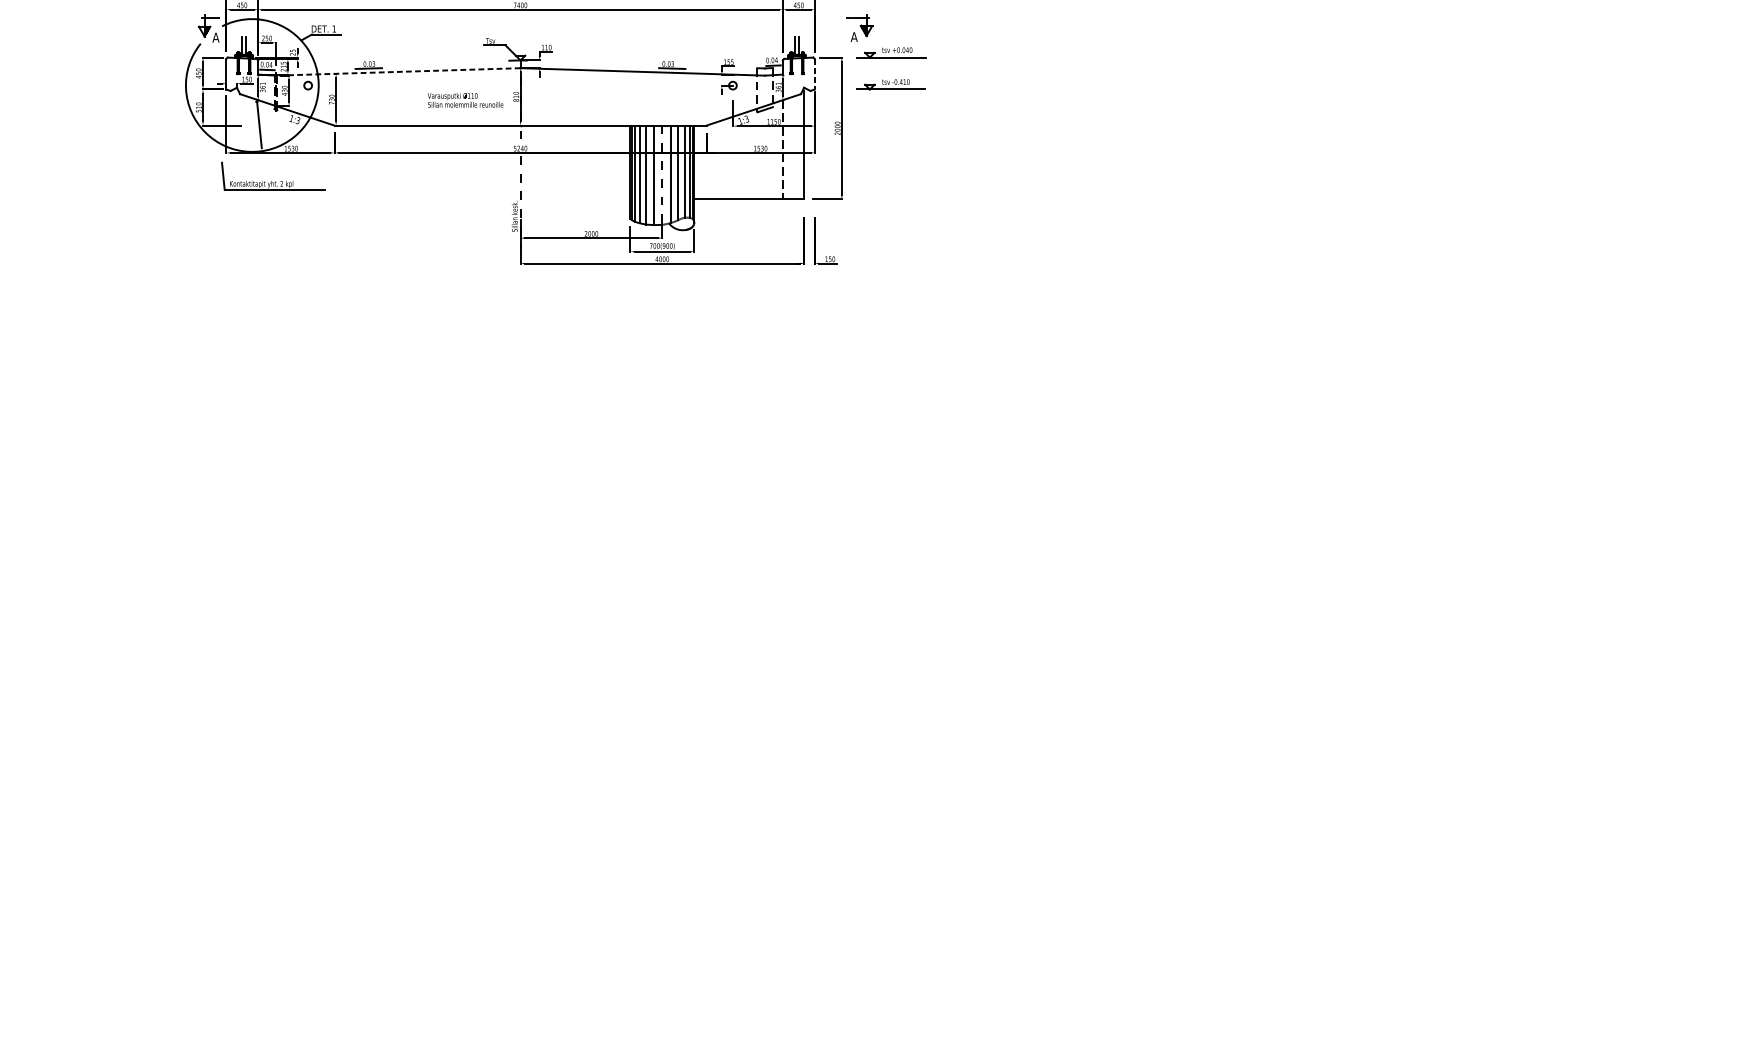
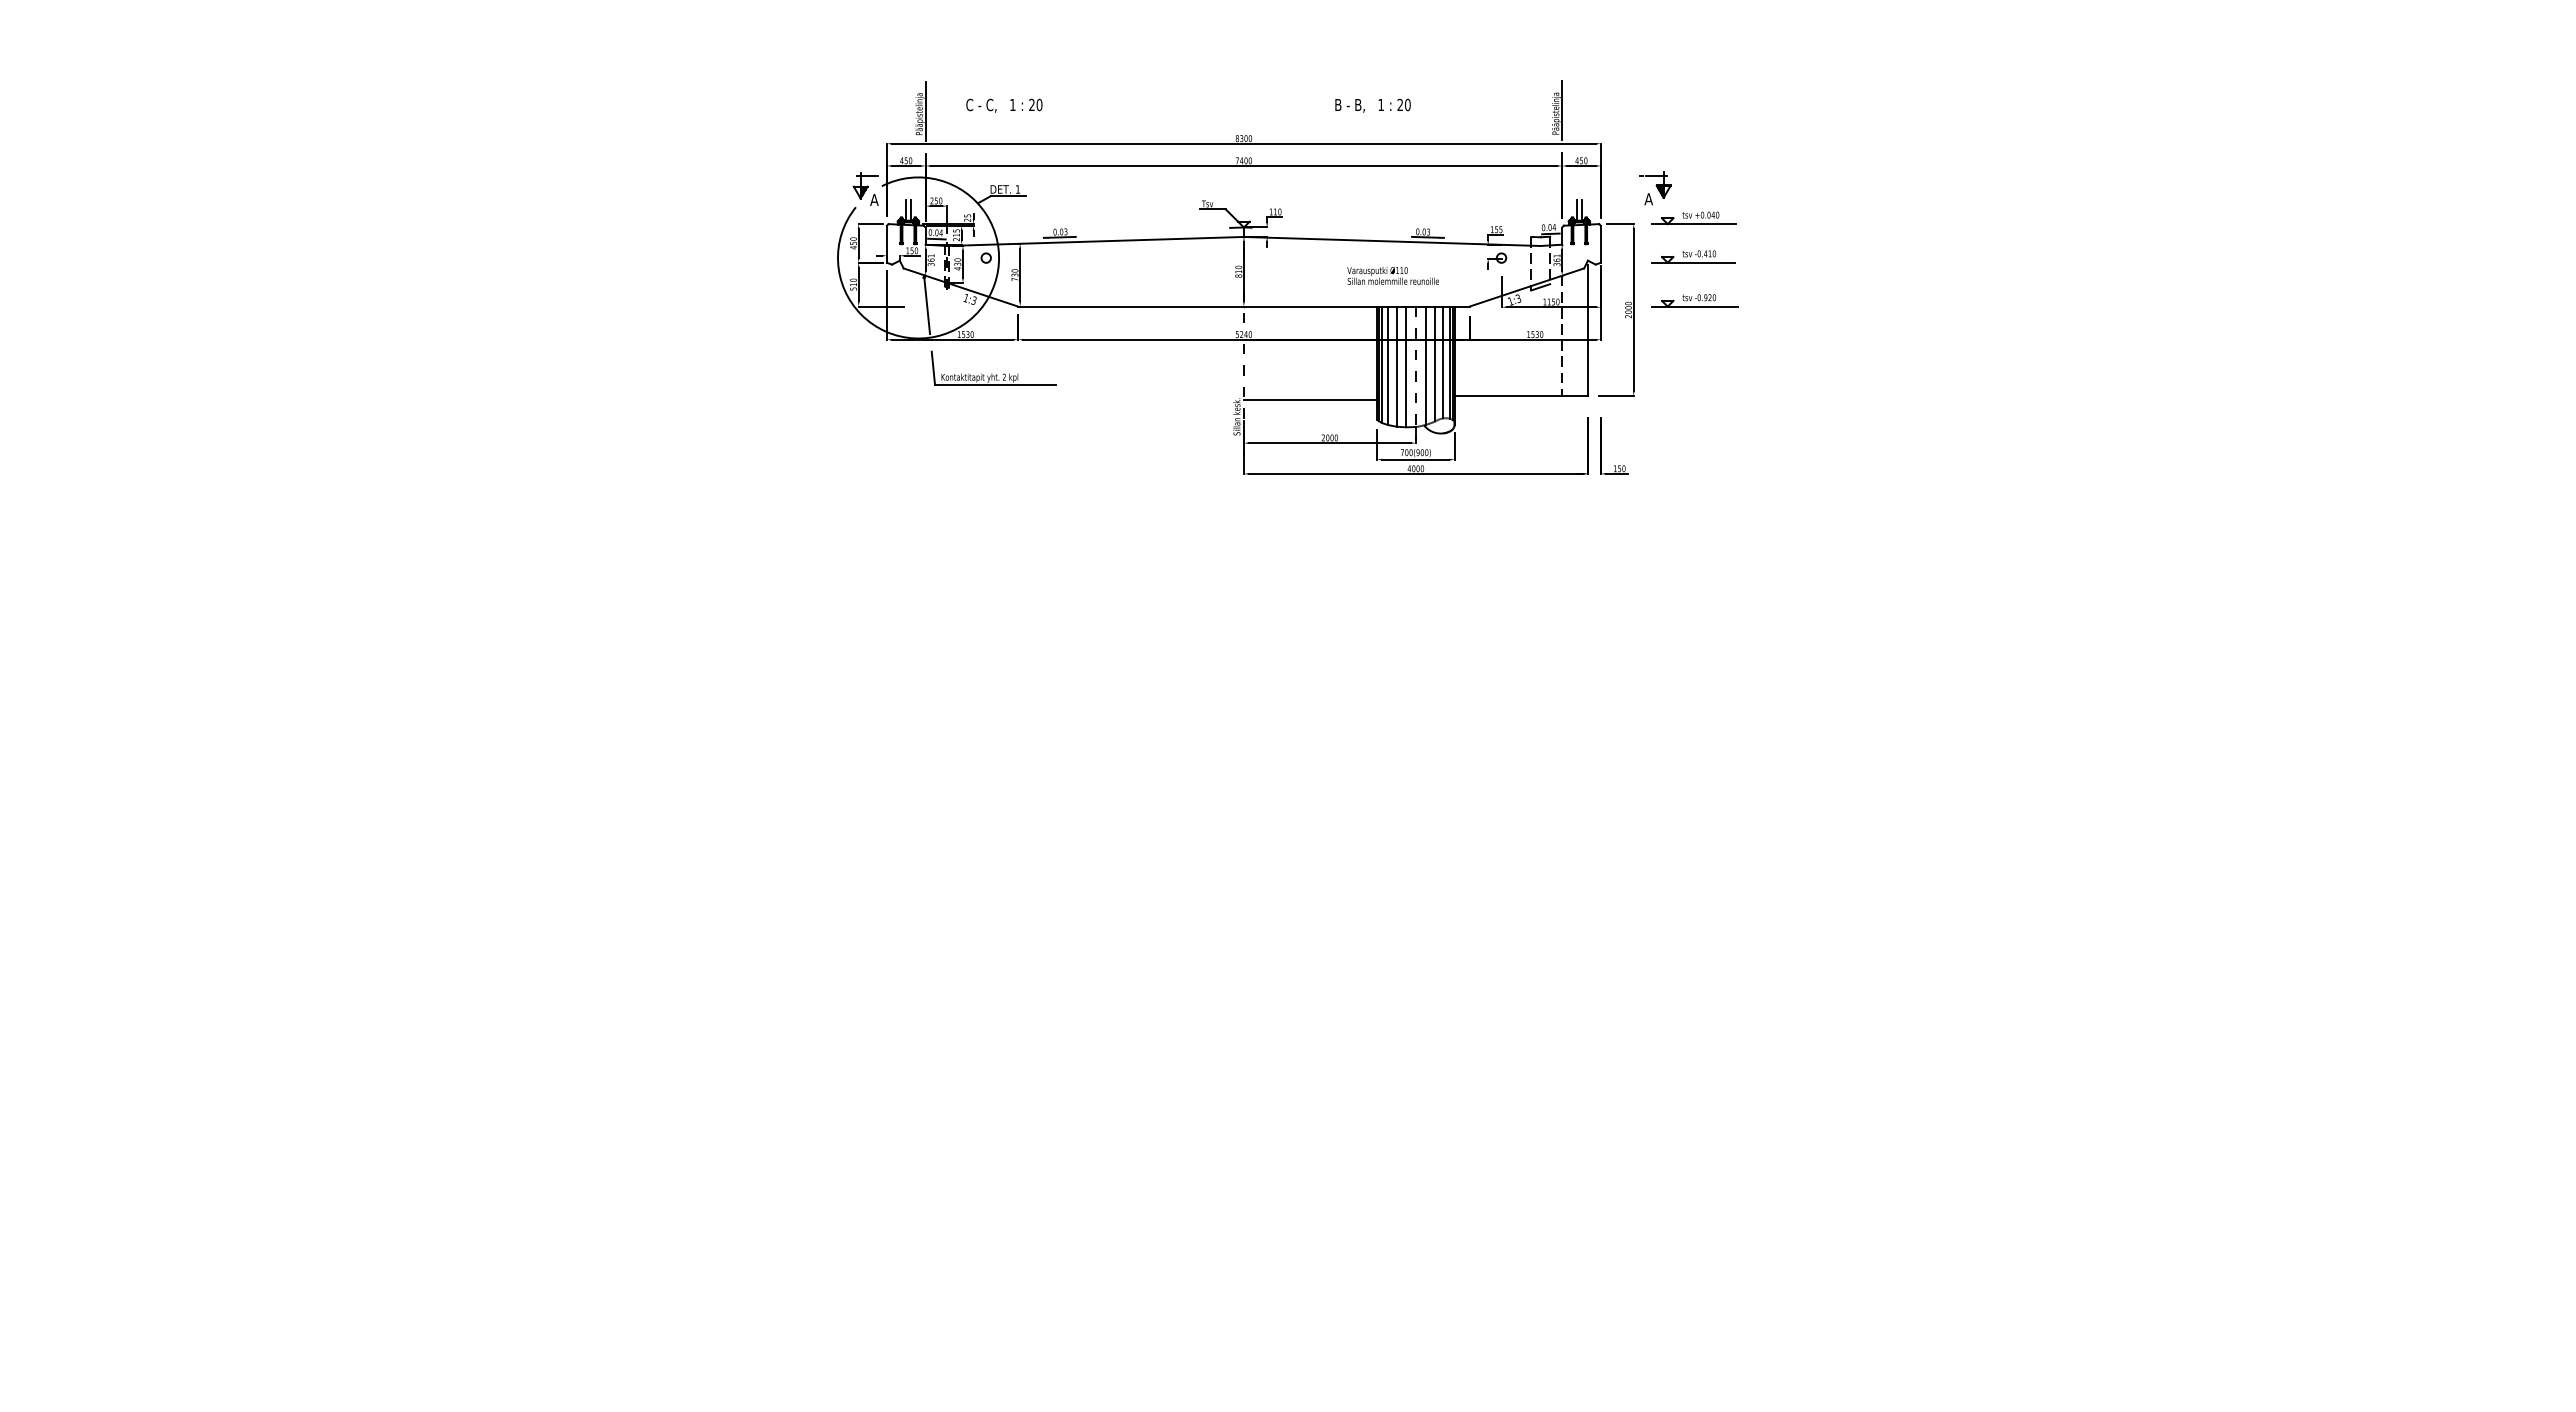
line: (398, 71) -> (1095, 241), dashed -> solid
line: (814, 74) -> (1600, 244), dashed -> solid
text: (464, 99) -> (1392, 275), moved
part: (891, 120) -> (1694, 300), added
part: (271, 180) -> (991, 373), moved
line: (575, 203) -> (1310, 400), added

